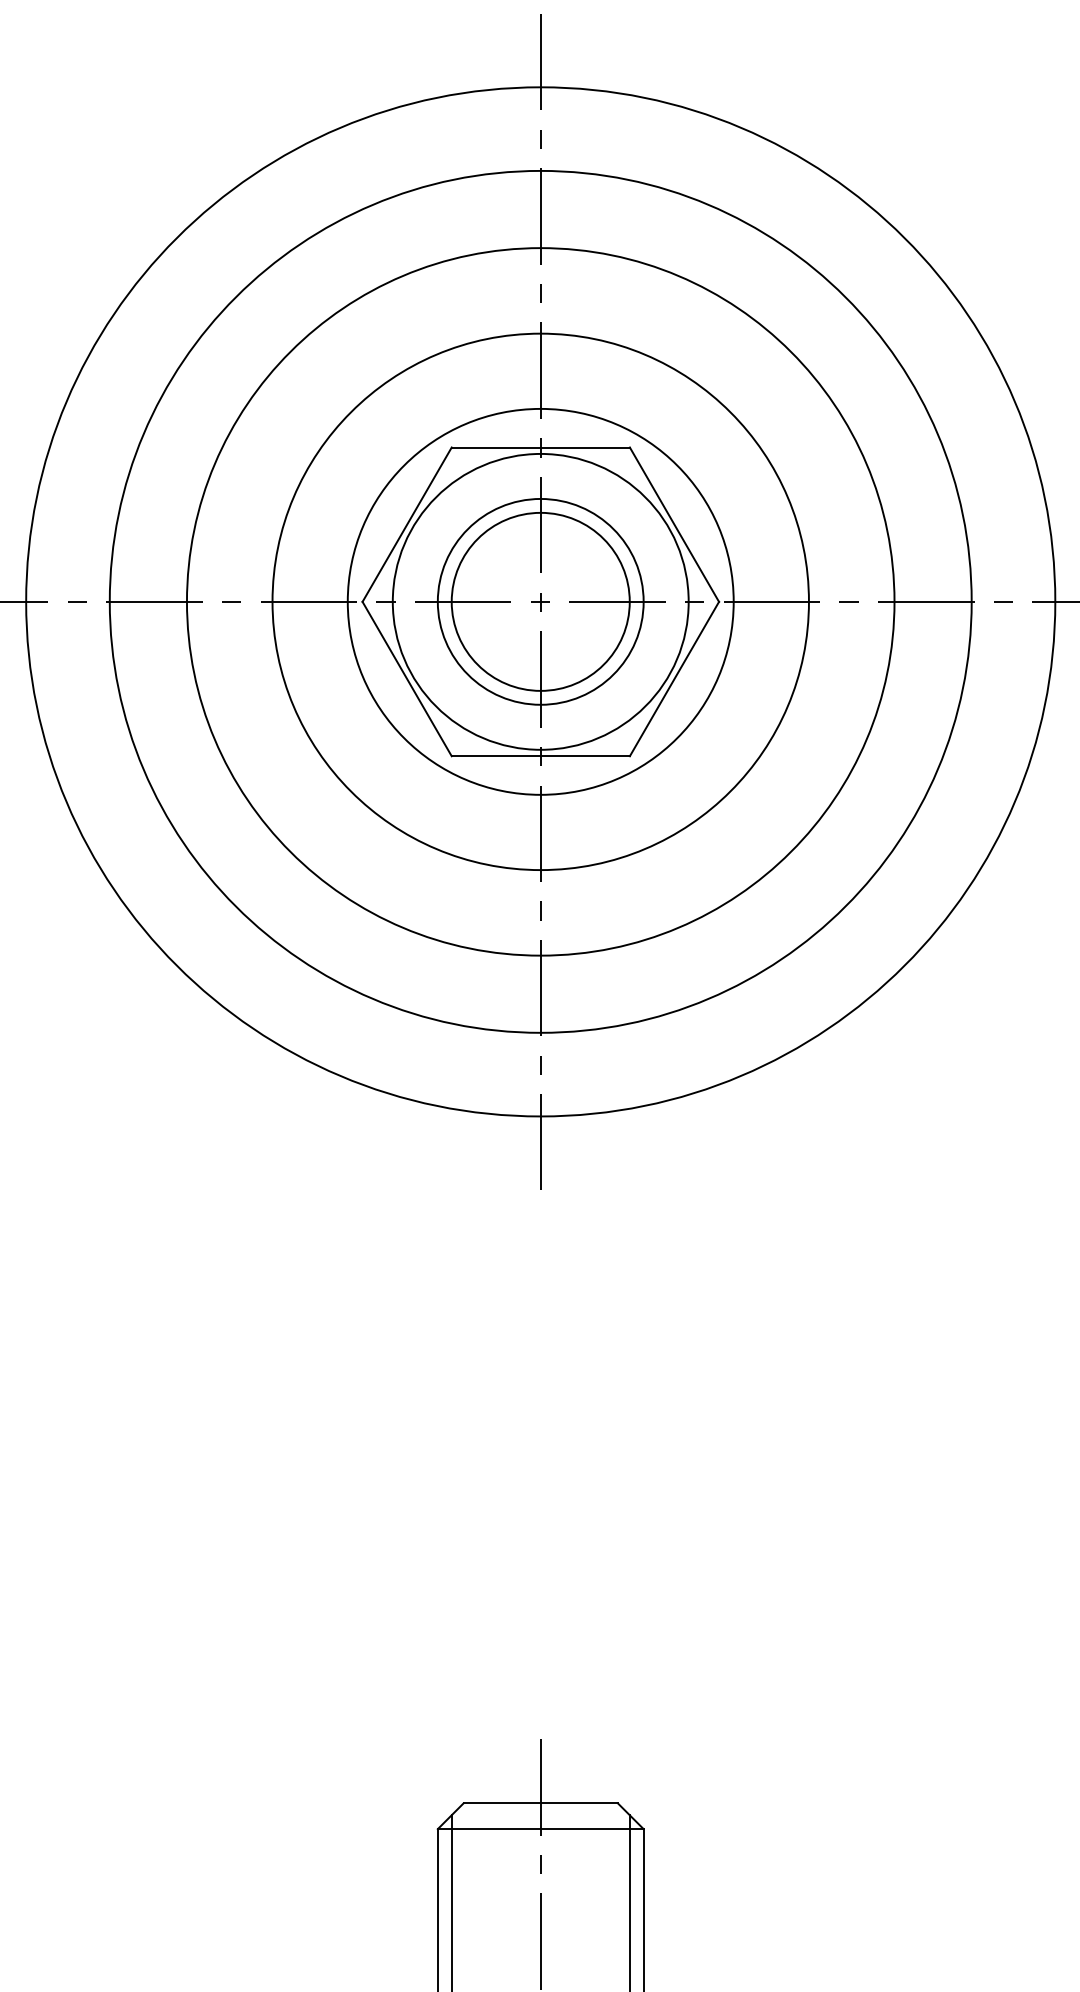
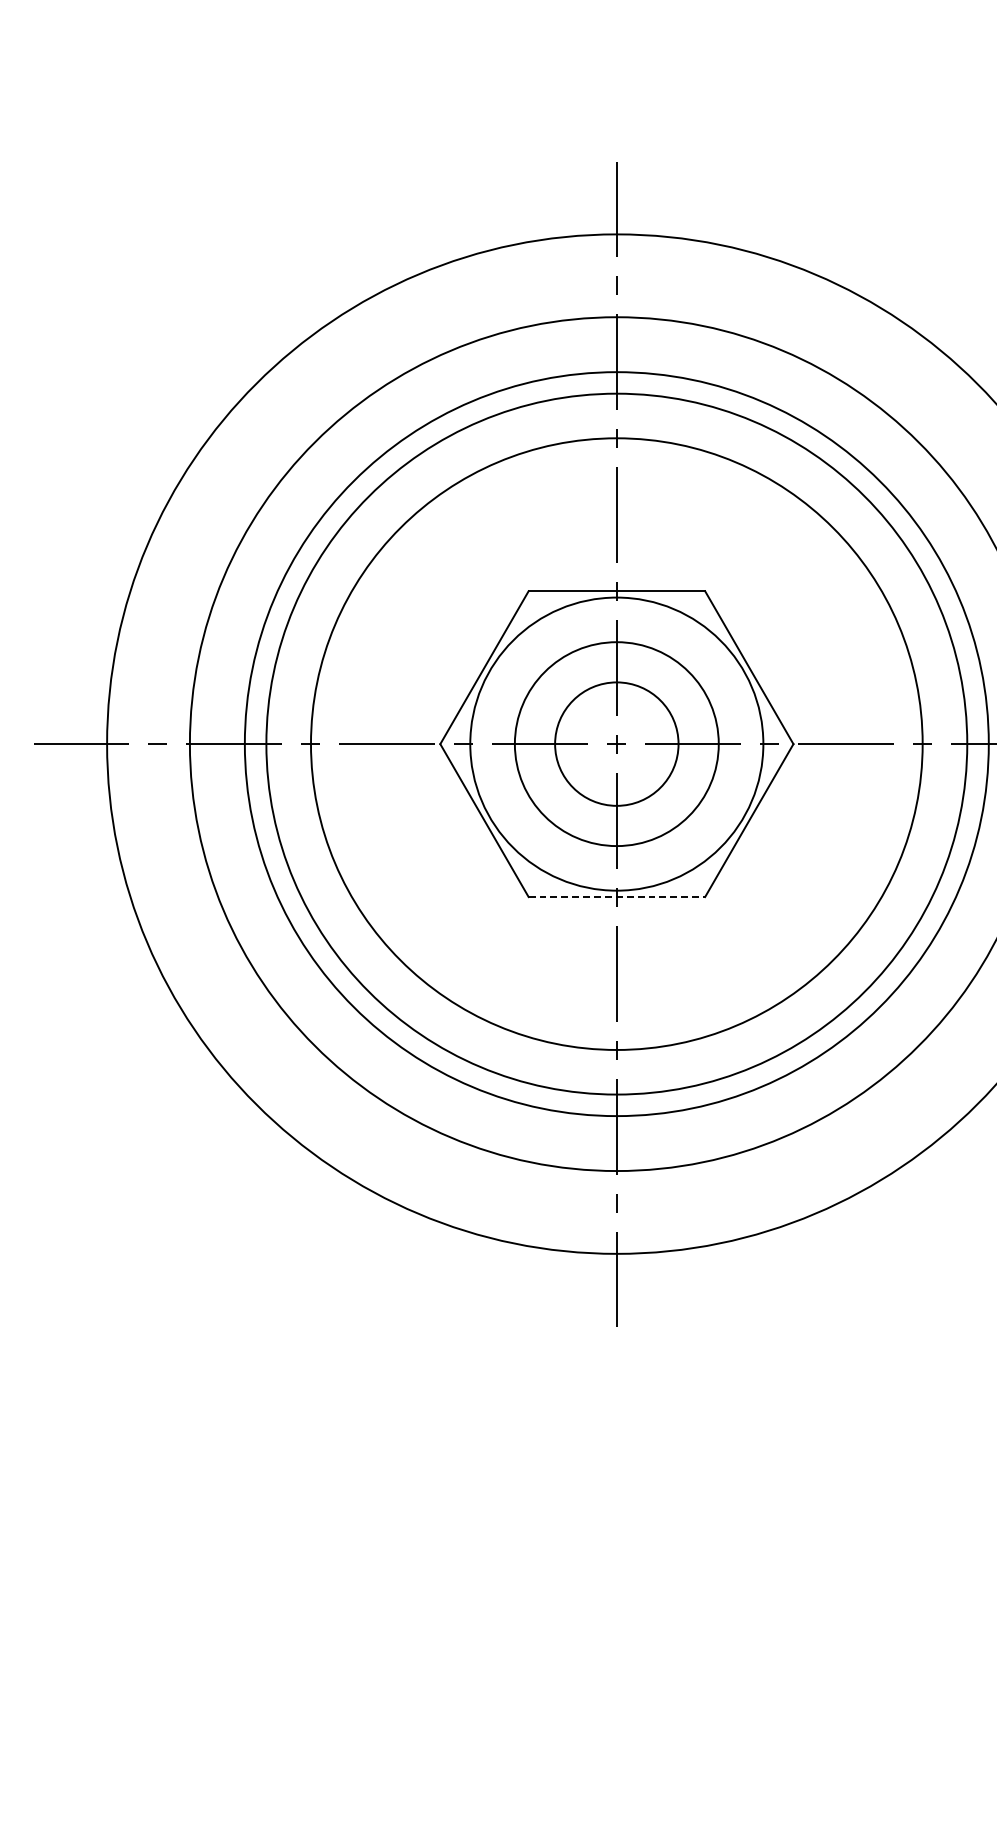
circle: (540, 601) -> (616, 743), size x0.7
circle: (540, 601) -> (616, 743), size x1.4
circle: (540, 601) -> (616, 743), size x1.6
line: (541, 756) -> (617, 897), solid -> dashed

